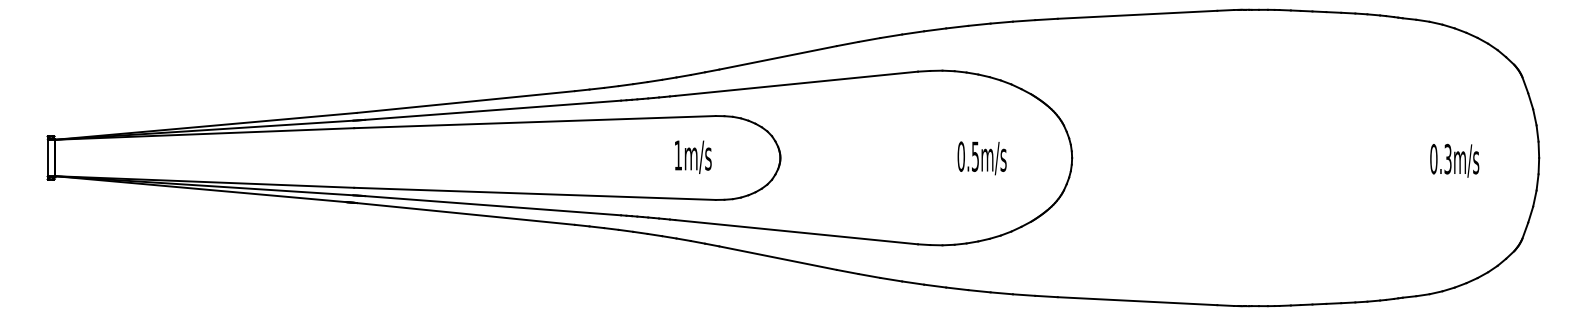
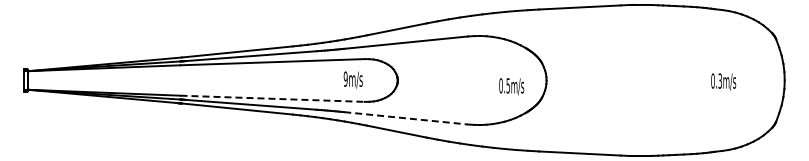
text: (677, 154) -> (345, 78), 1m/s -> 9m/s
text: (981, 158) -> (511, 86), moved
text: (1454, 159) -> (723, 81), moved
line: (536, 193) -> (273, 98), solid -> dashed
line: (797, 232) -> (406, 118), solid -> dashed

